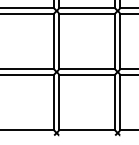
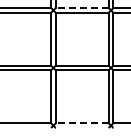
line: (86, 8) -> (81, 8), solid -> dashed
line: (86, 130) -> (81, 123), solid -> dashed

